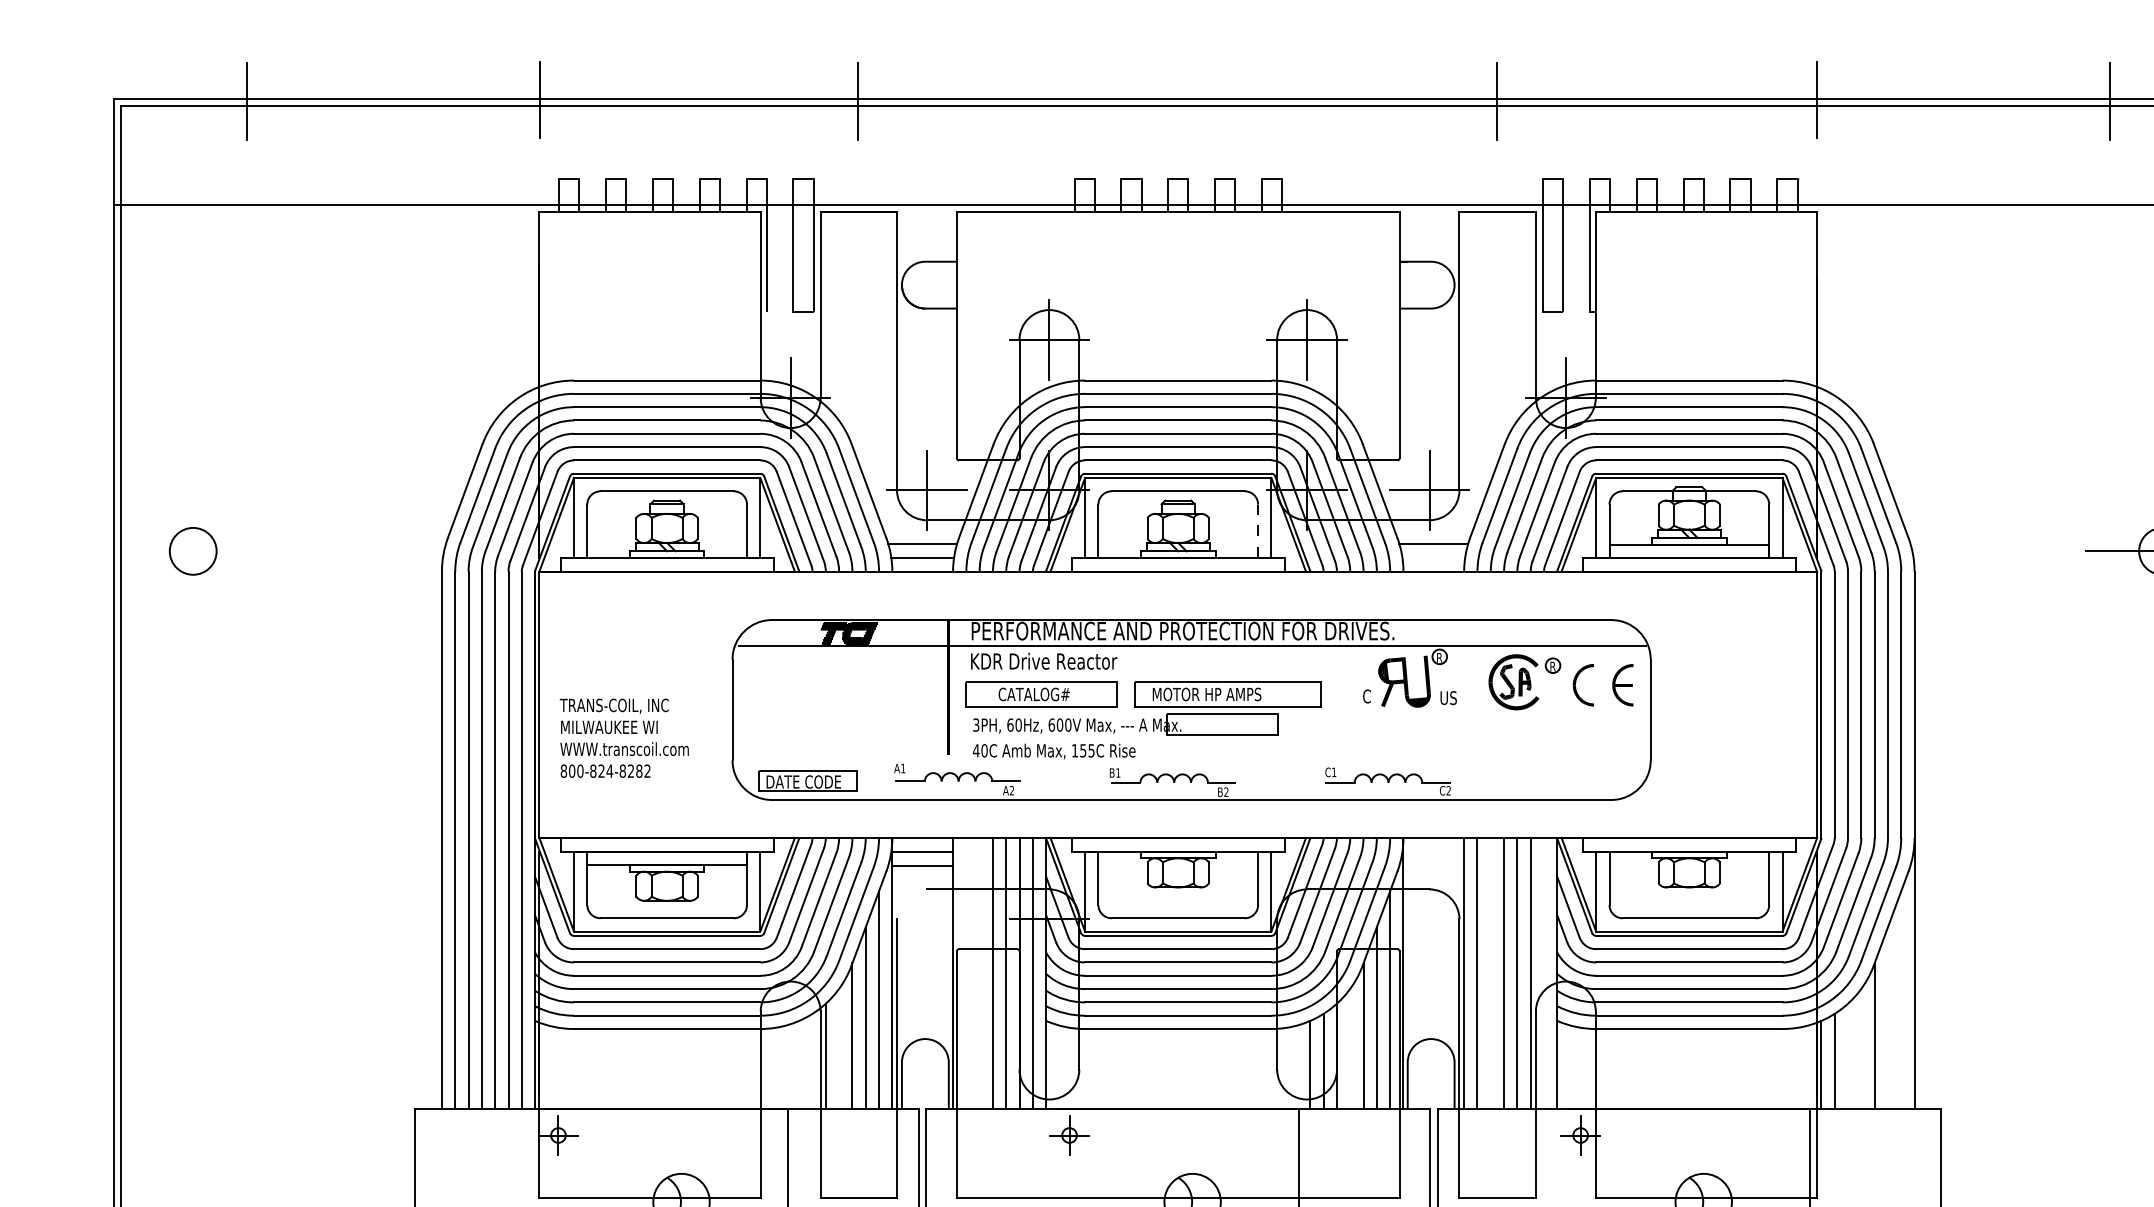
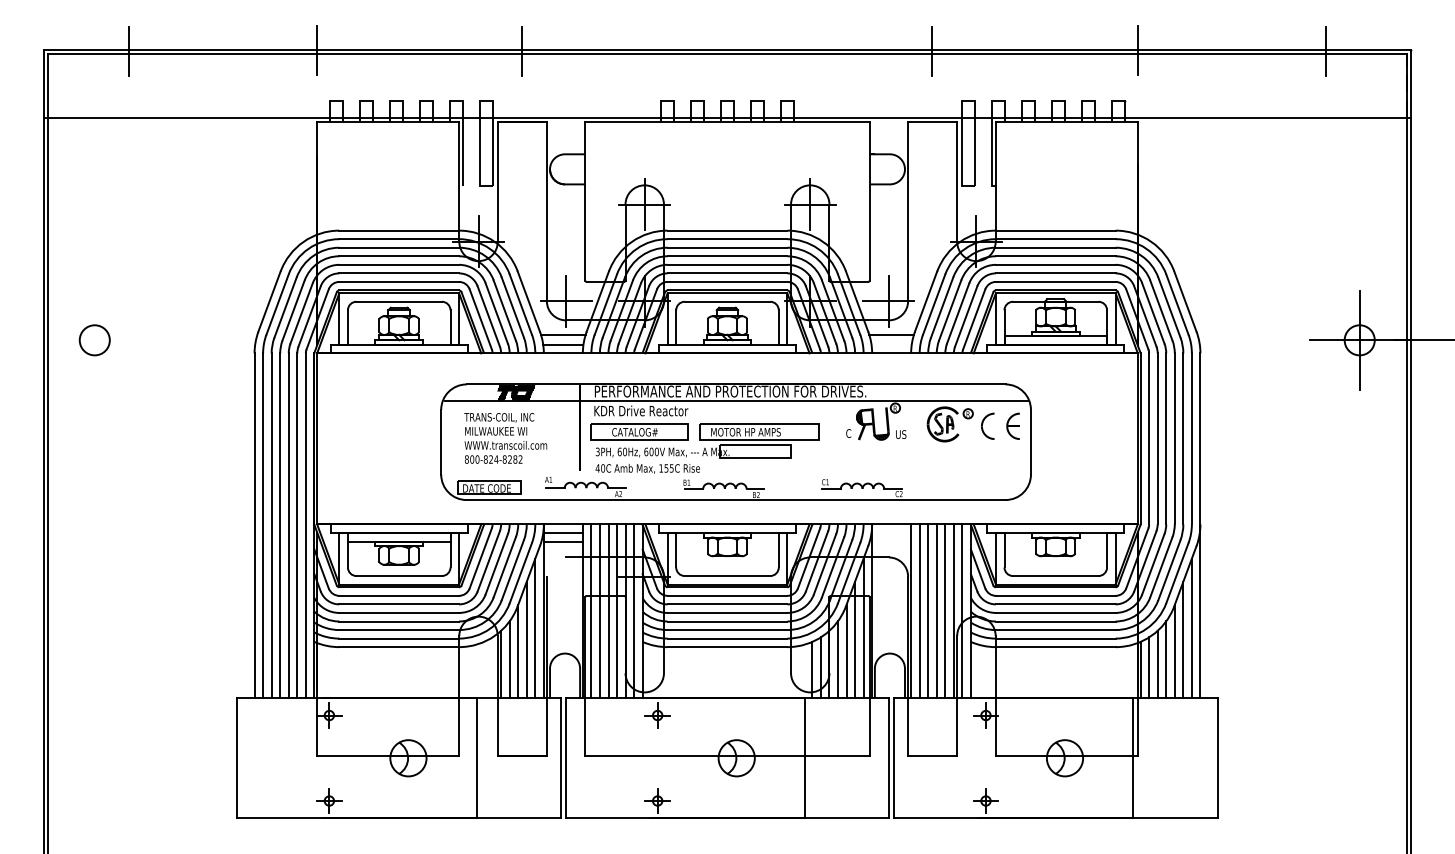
line: (1257, 529) -> (778, 326), dashed -> solid
text: (624, 738) -> (505, 438), moved
line: (966, 973) -> (591, 611), added
line: (978, 973) -> (599, 611), added
line: (1491, 973) -> (928, 611), added
line: (1544, 973) -> (962, 611), added
line: (1900, 999) -> (1191, 628), added
line: (1888, 1017) -> (1183, 639), added
line: (838, 1048) -> (509, 659), added
line: (1349, 1048) -> (837, 659), added
line: (1861, 1048) -> (1166, 659), added
line: (1847, 1056) -> (1157, 664), added

